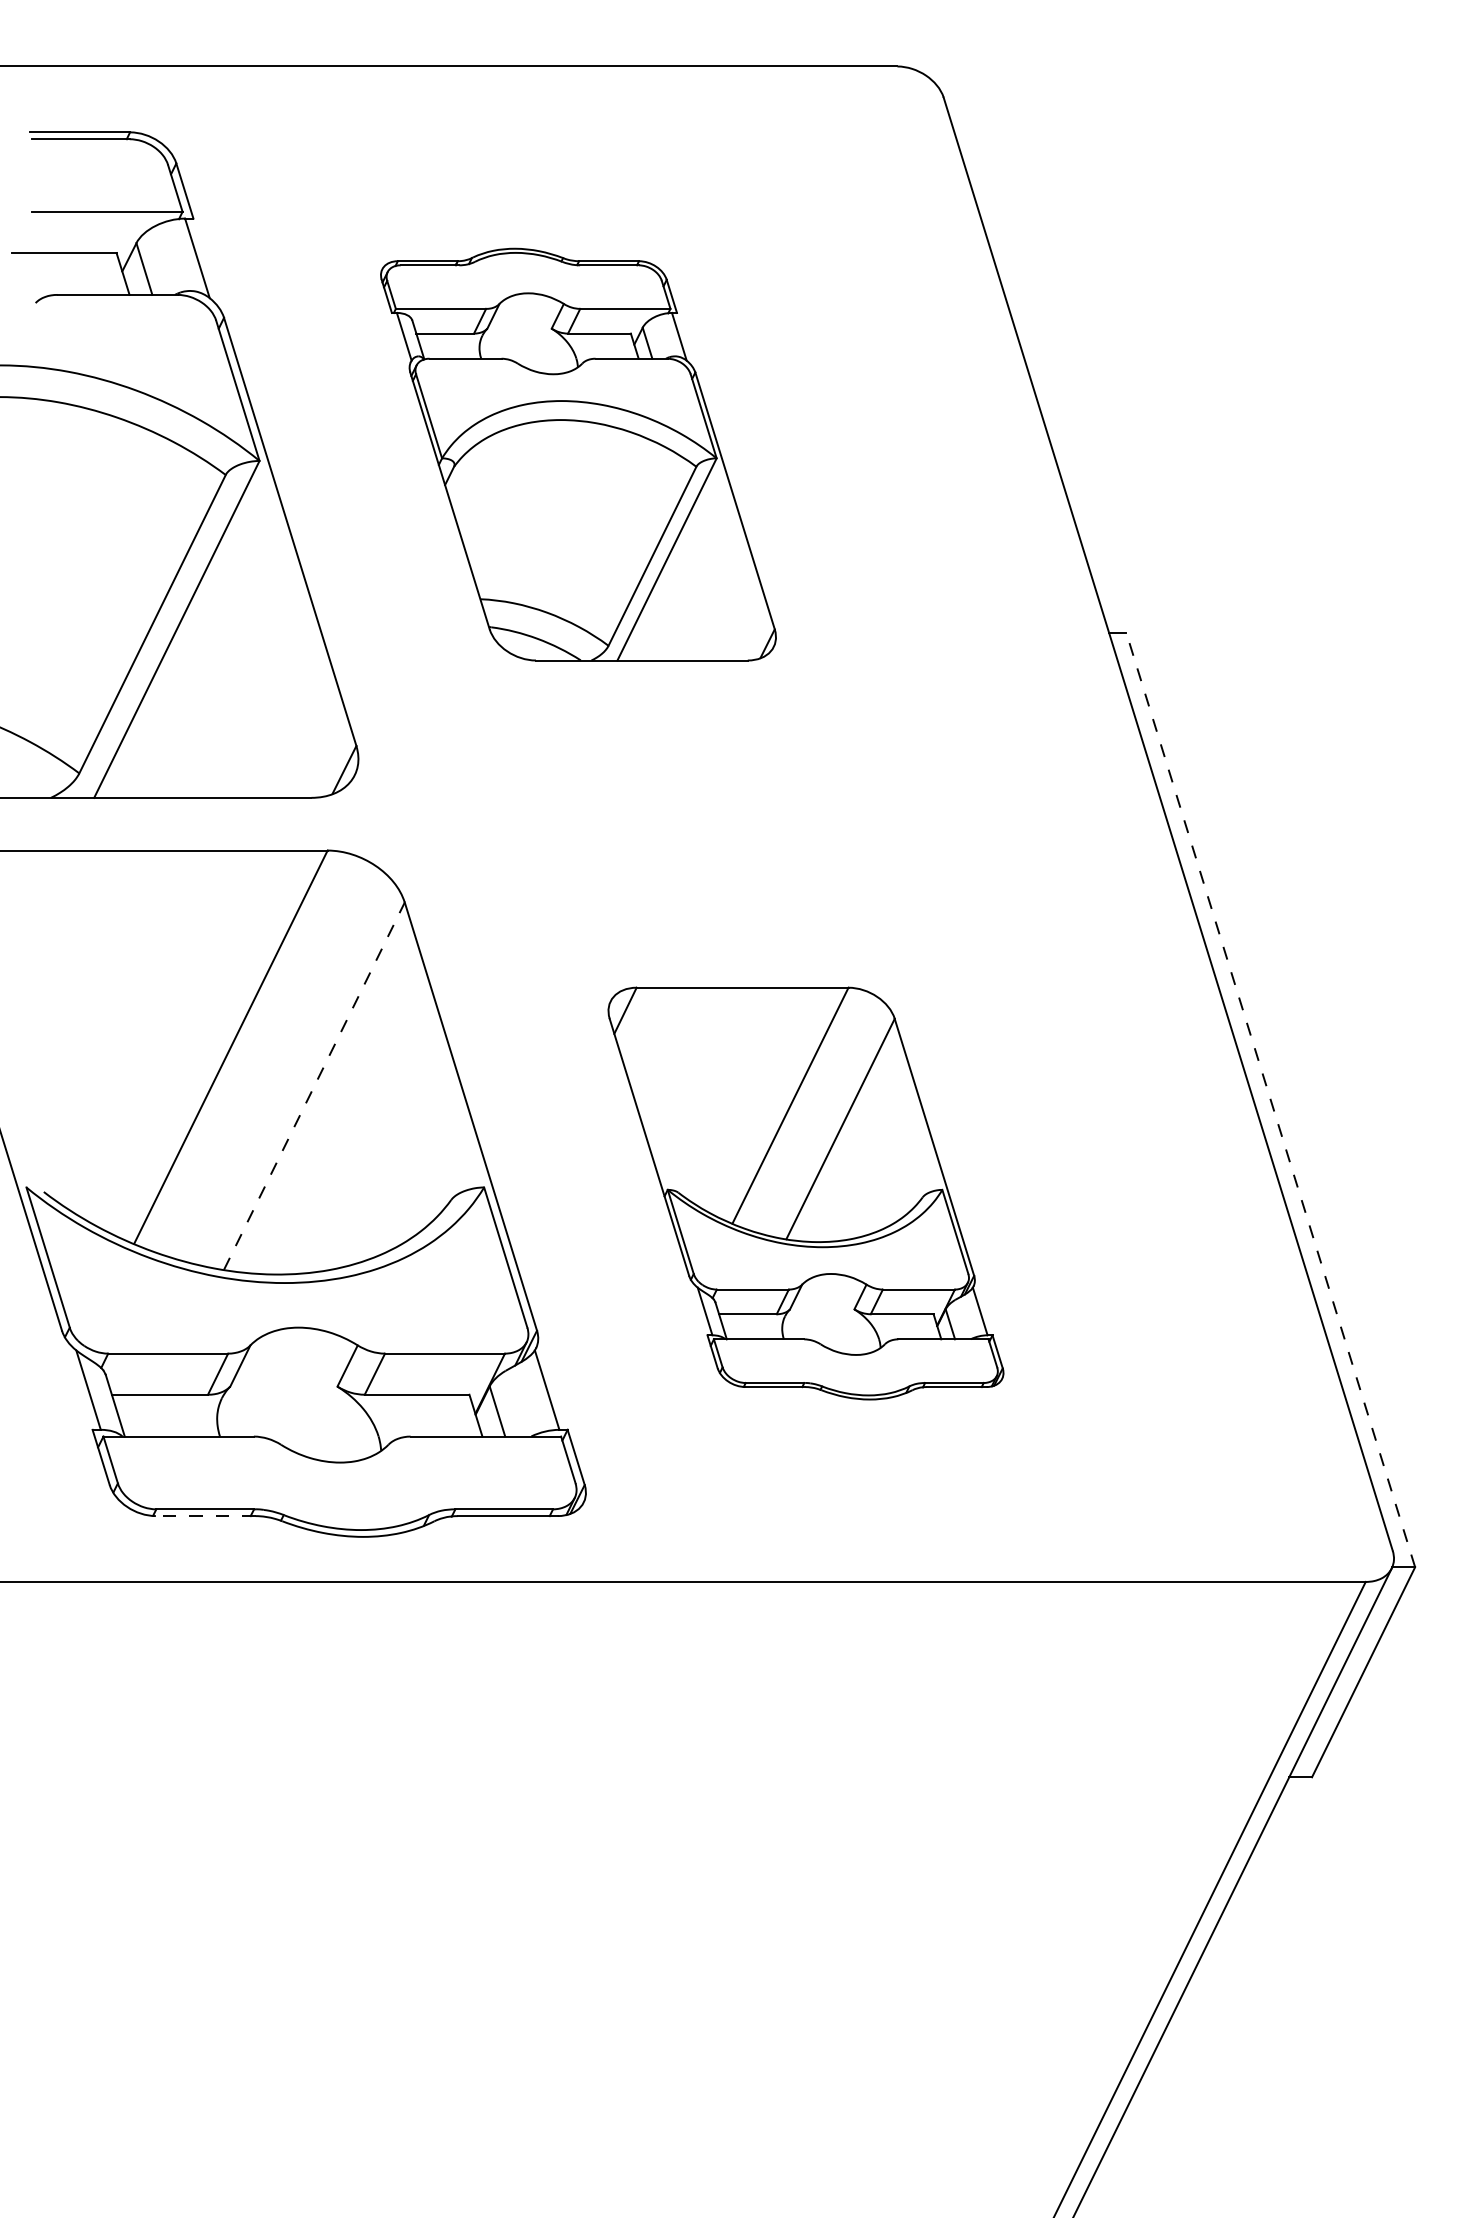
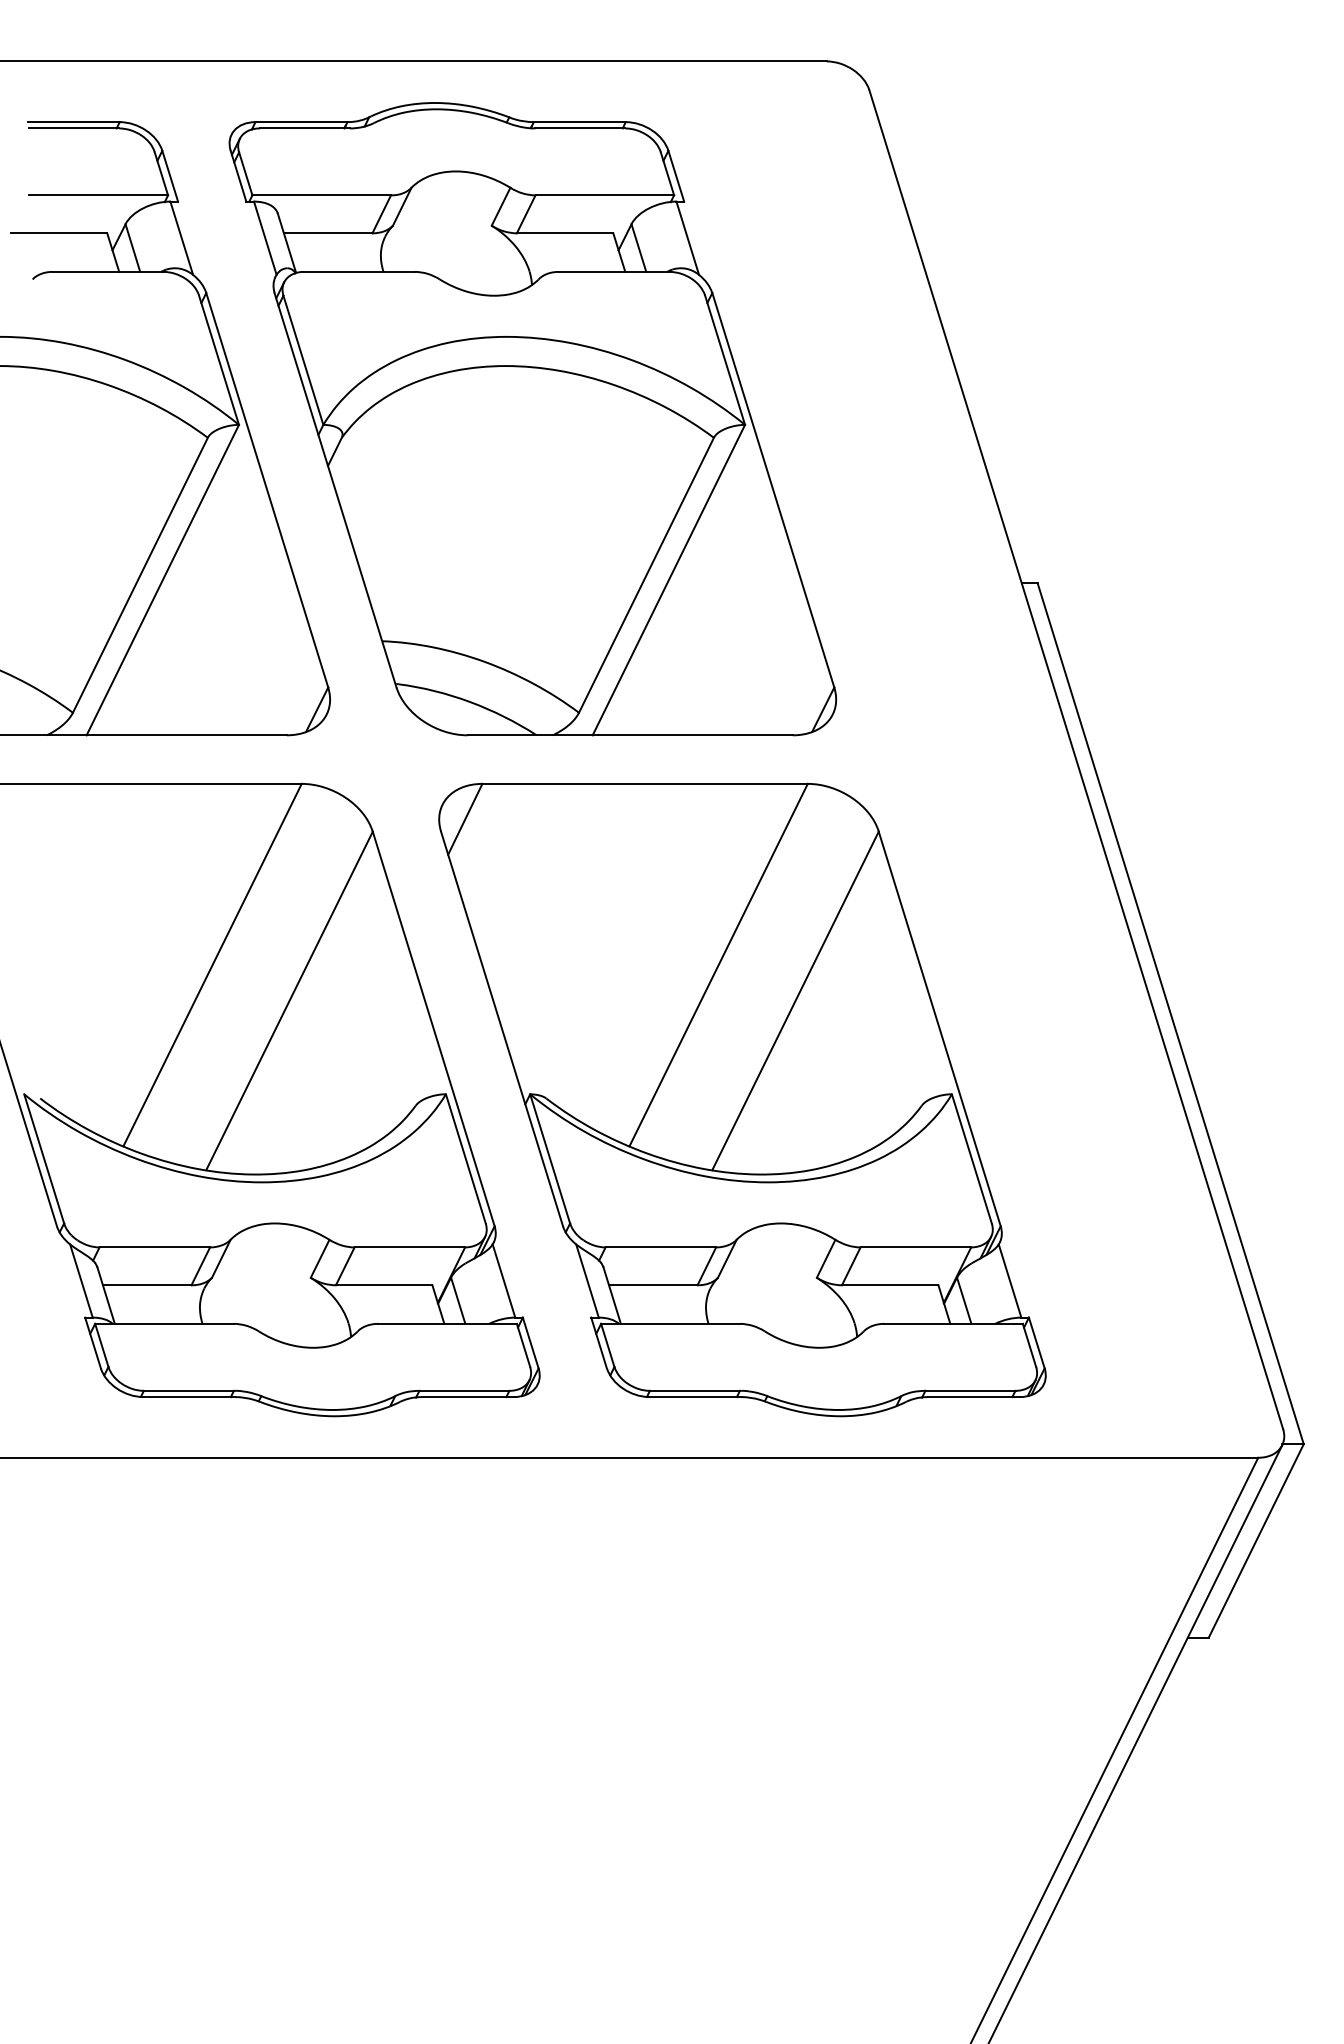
part: (578, 454) -> (532, 418), size x1.67
line: (314, 1086) -> (289, 1001), dashed -> solid
line: (1270, 1100) -> (1170, 1014), dashed -> solid
part: (805, 1193) -> (742, 1099), size x1.67
line: (205, 1516) -> (189, 1397), dashed -> solid

